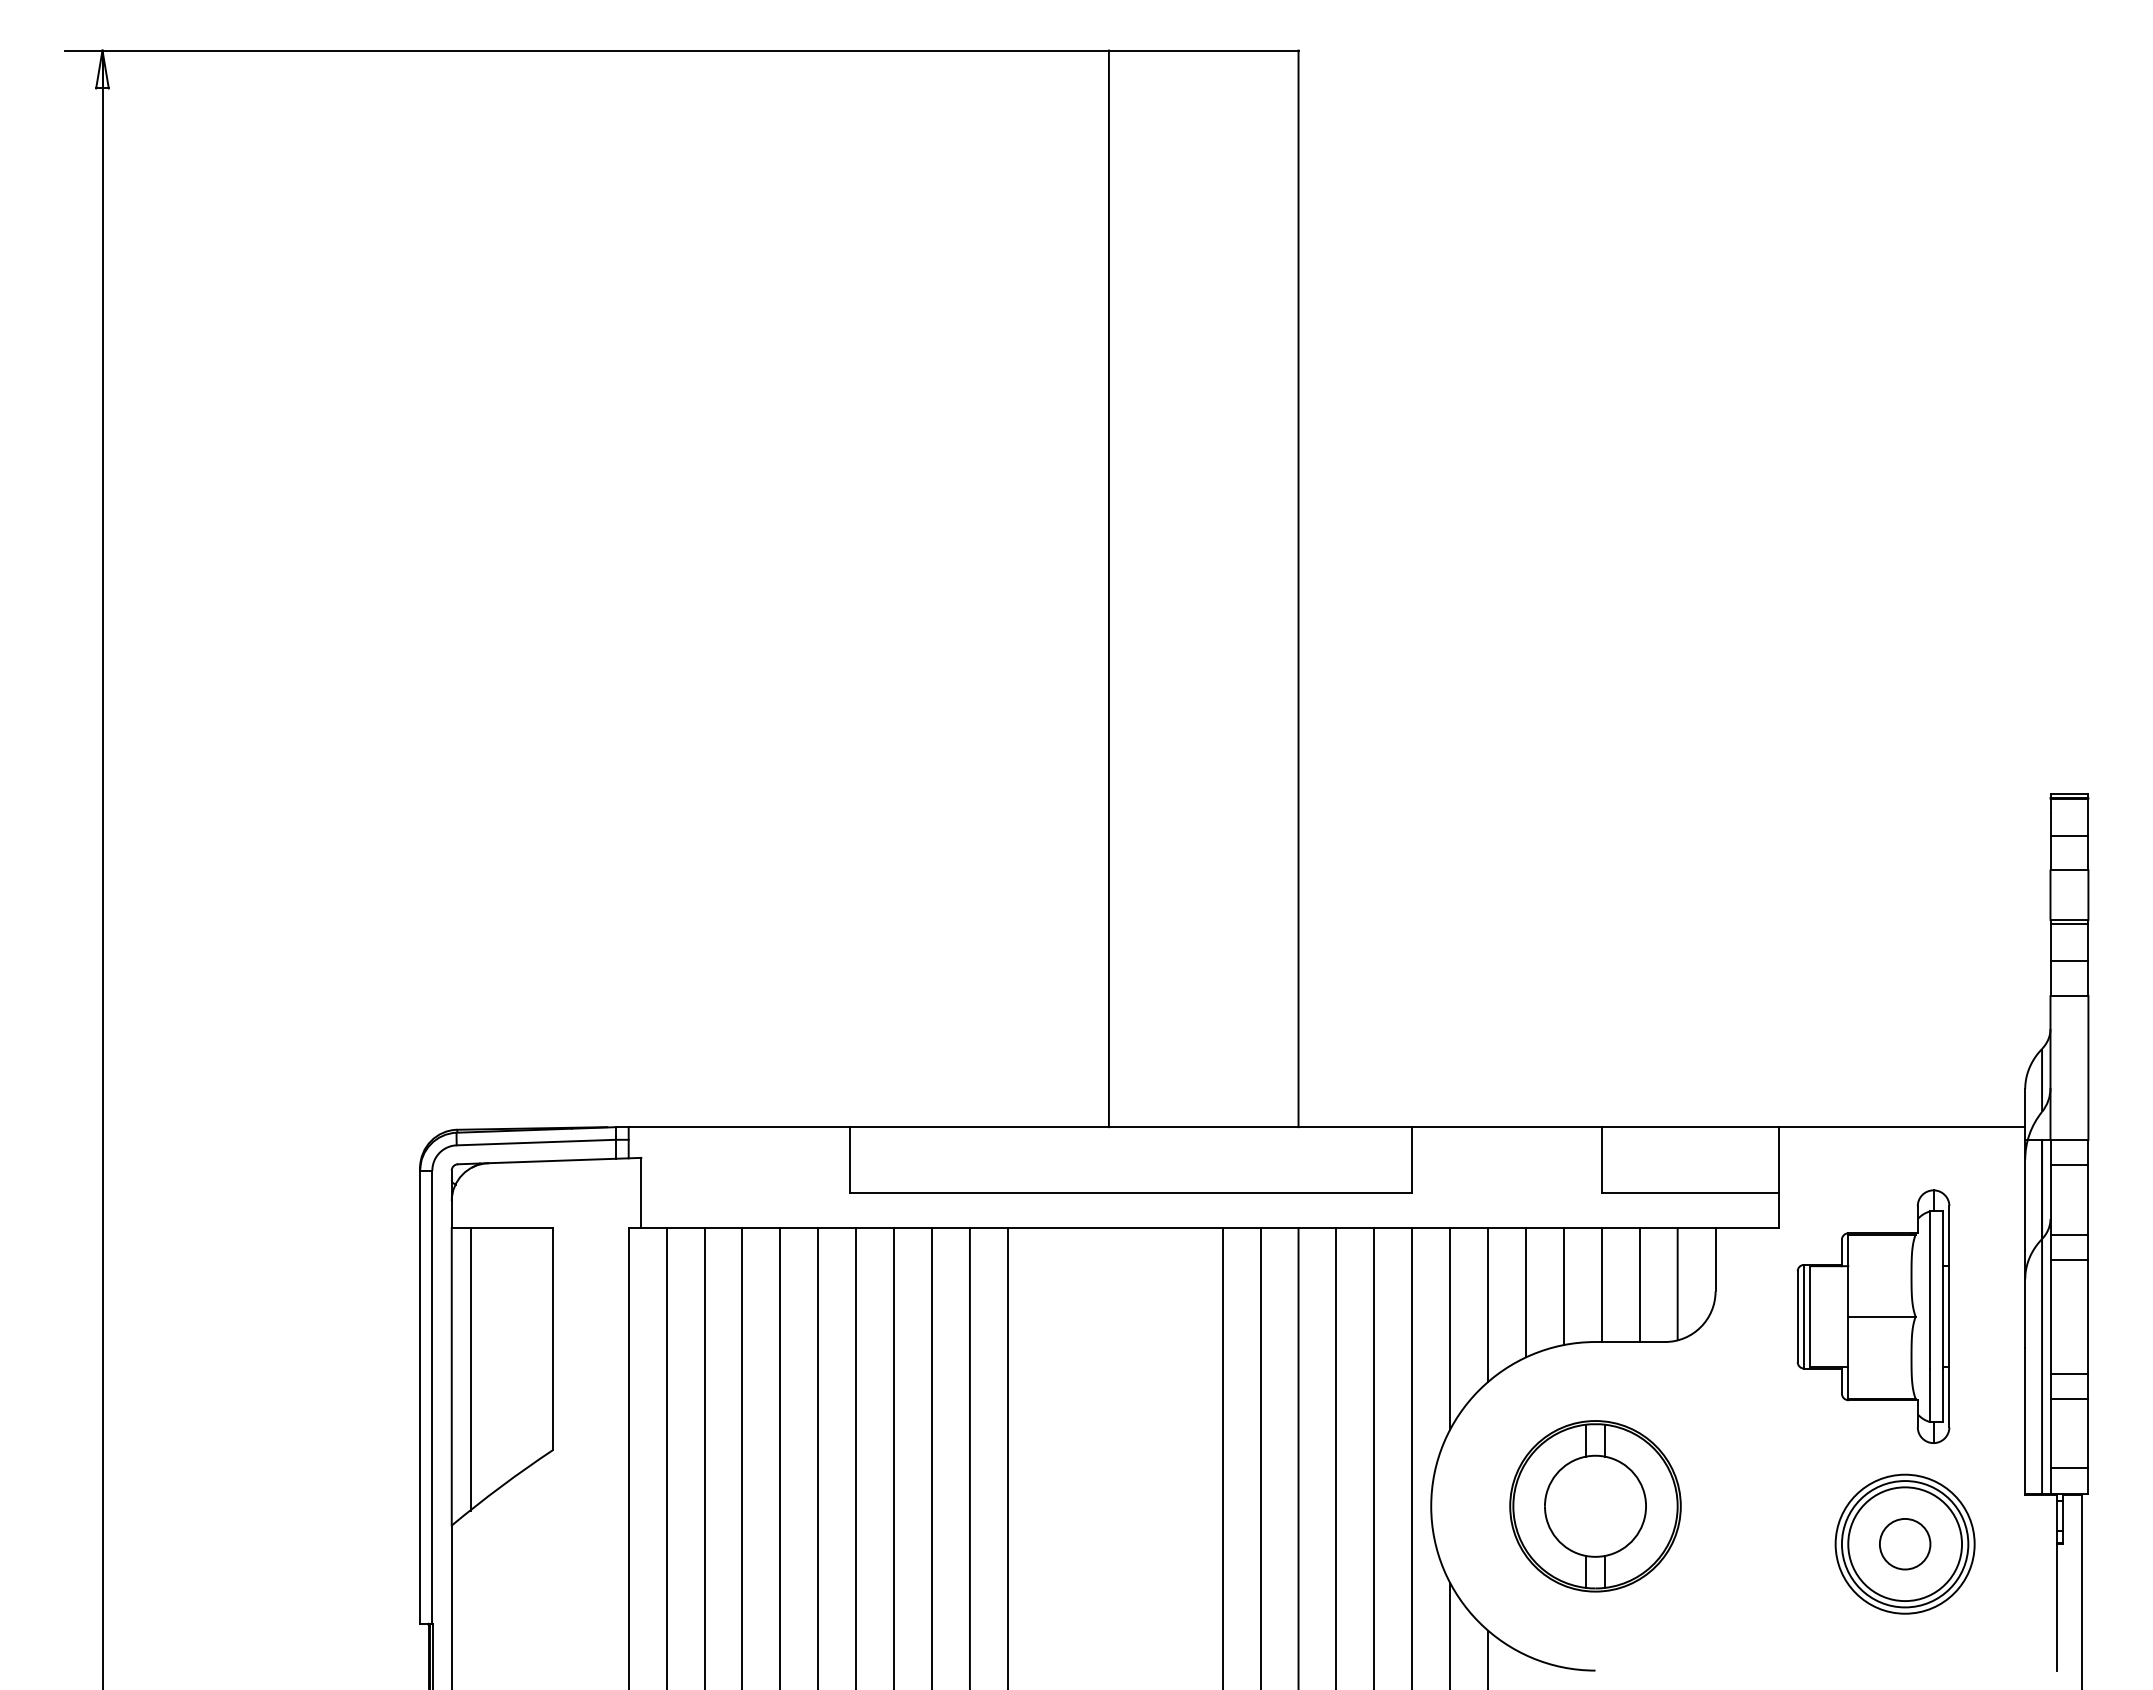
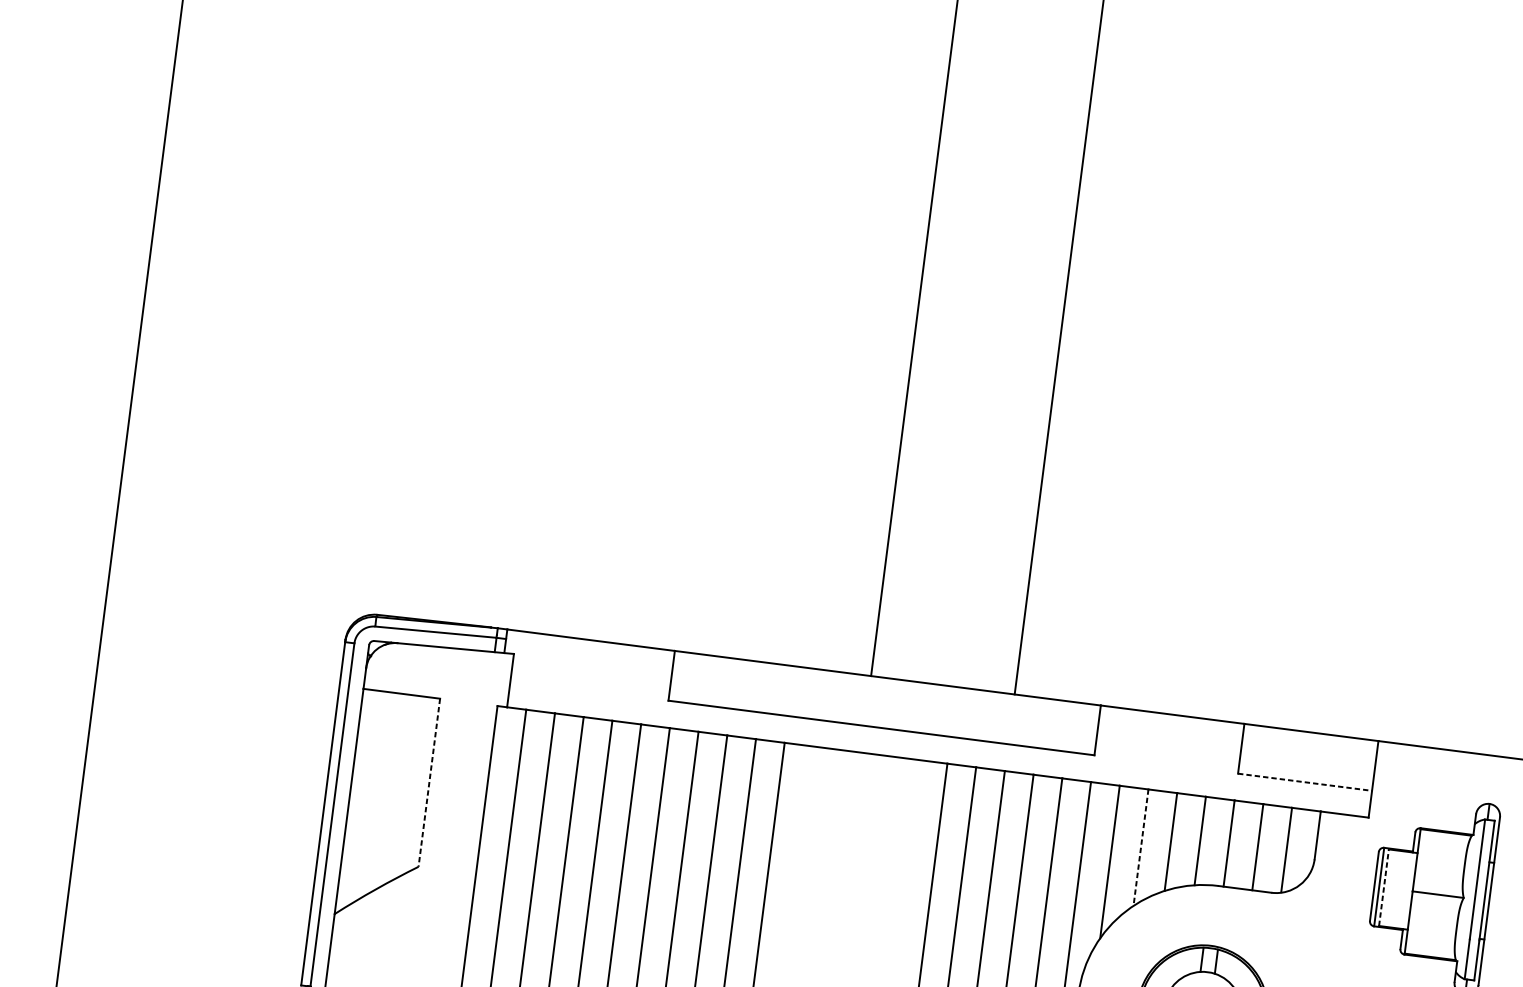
line: (1690, 1192) -> (1305, 781), solid -> dashed
line: (1488, 1305) -> (1141, 847), solid -> dashed
line: (1810, 1316) -> (1384, 887), solid -> dashed
line: (552, 1339) -> (429, 782), solid -> dashed
line: (470, 1369) -> (364, 797), removed

